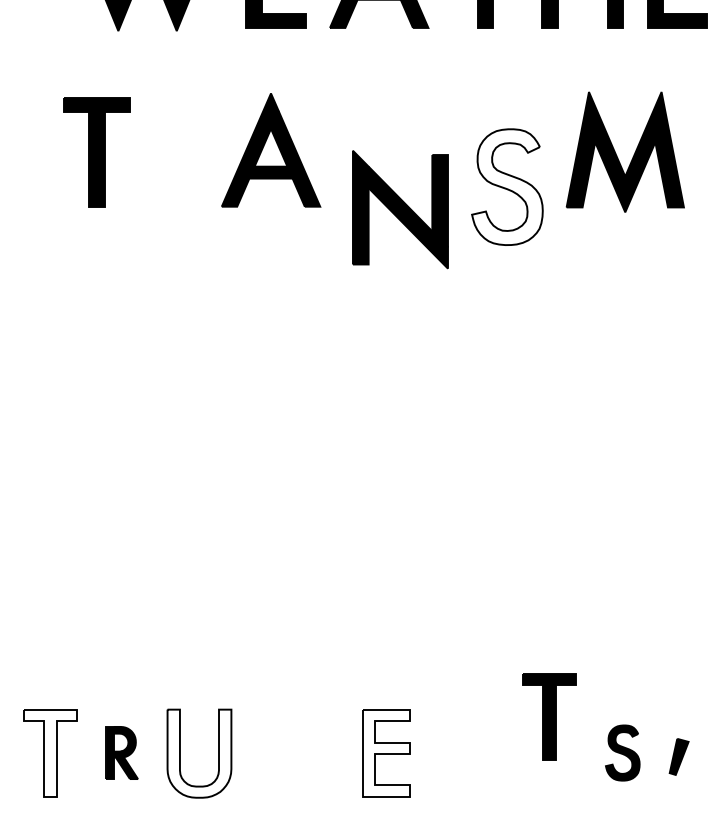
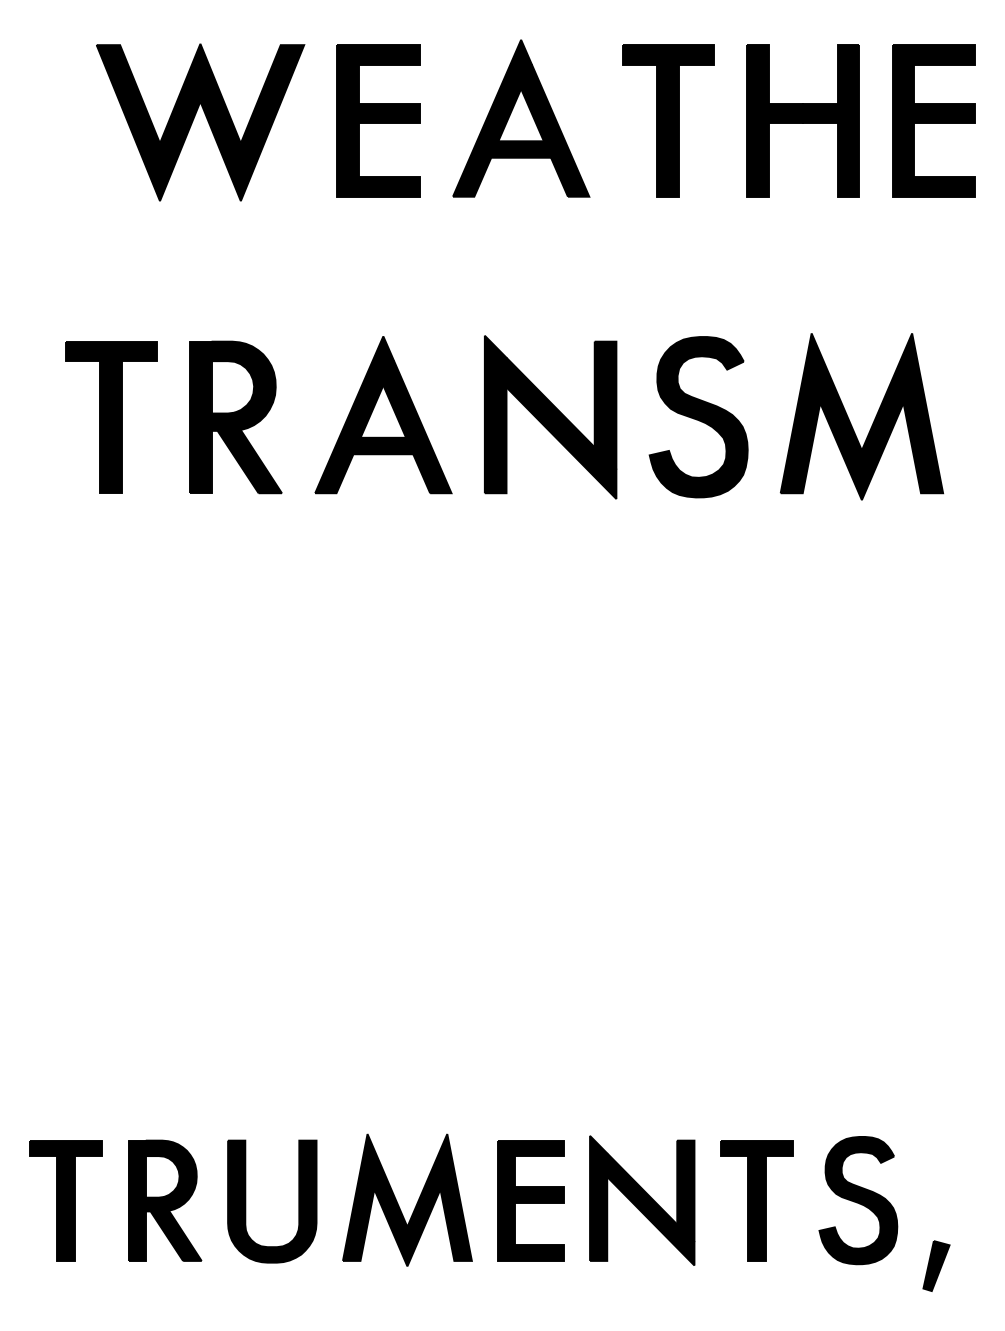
part: (271, 150) -> (383, 415), moved
part: (97, 152) -> (111, 417), moved
part: (617, 155) -> (850, 421), moved
part: (172, 187) -> (235, 417), added
fill: (507, 187) -> (698, 417), added
part: (400, 209) -> (550, 417), moved
part: (549, 716) -> (756, 1200), moved
fill: (50, 752) -> (66, 1200), added
part: (122, 752) -> (165, 1200), size x1.67
fill: (385, 752) -> (530, 1200), added
part: (466, 752) -> (642, 1200), added
part: (622, 752) -> (858, 1200), size x1.67
fill: (199, 753) -> (272, 1201), added
part: (290, 755) -> (398, 1203), added
part: (679, 756) -> (936, 1265), moved

